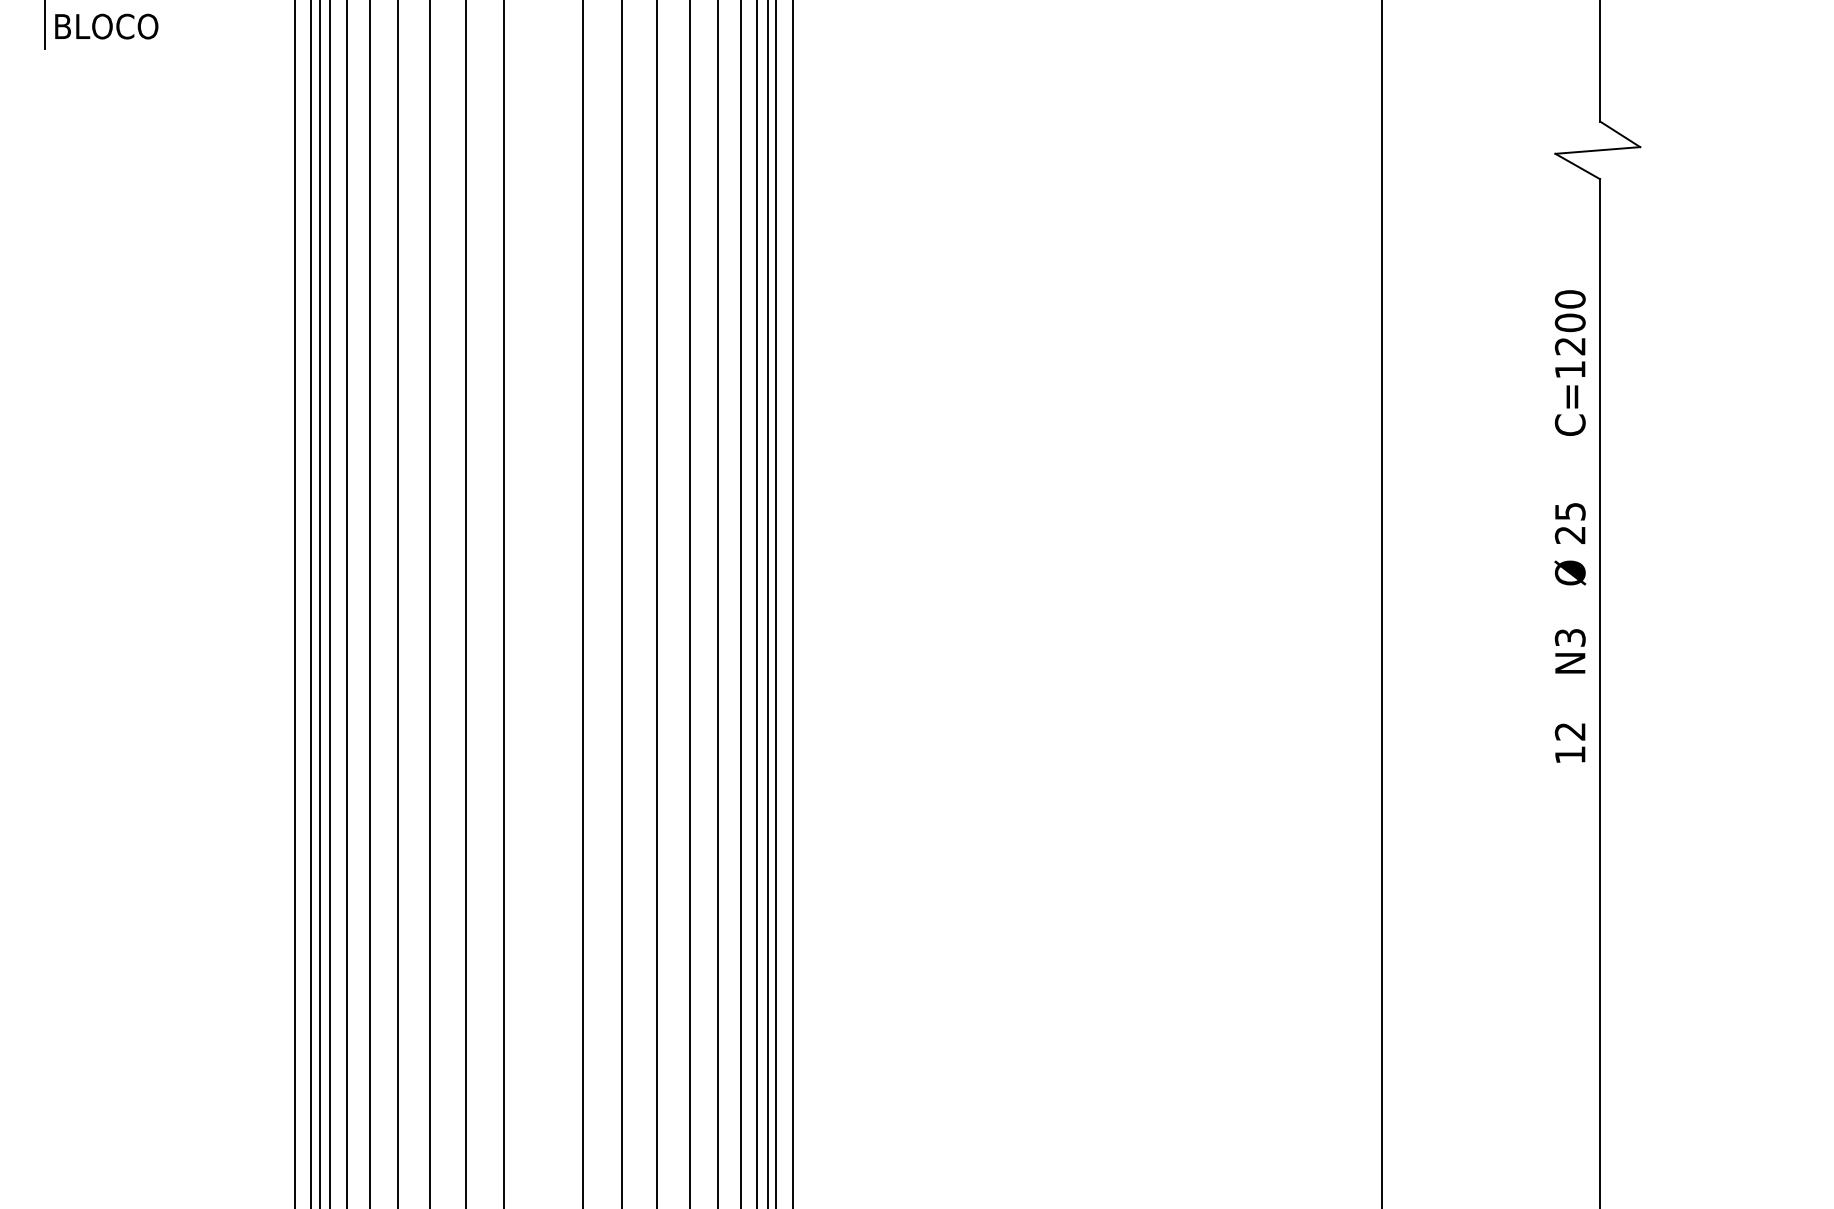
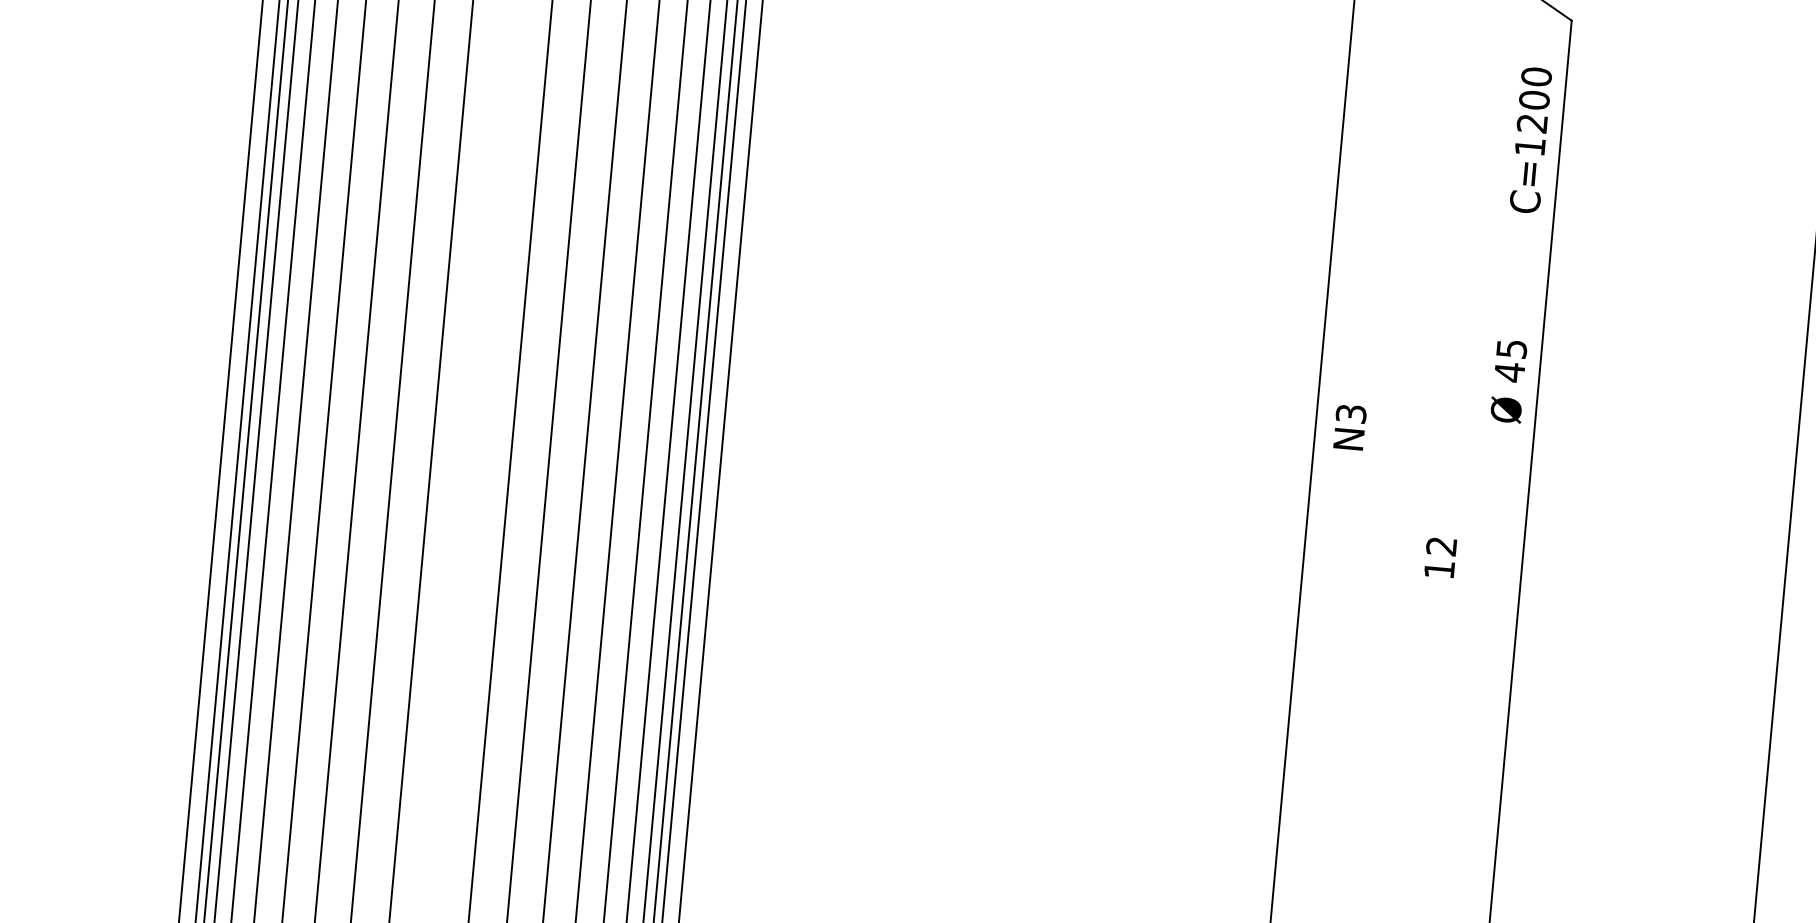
text: (1569, 362) -> (1530, 139), moved
text: (1569, 534) -> (1508, 371), 25 -> 45
text: (1569, 651) -> (1349, 427), moved
text: (1569, 742) -> (1439, 557), moved

